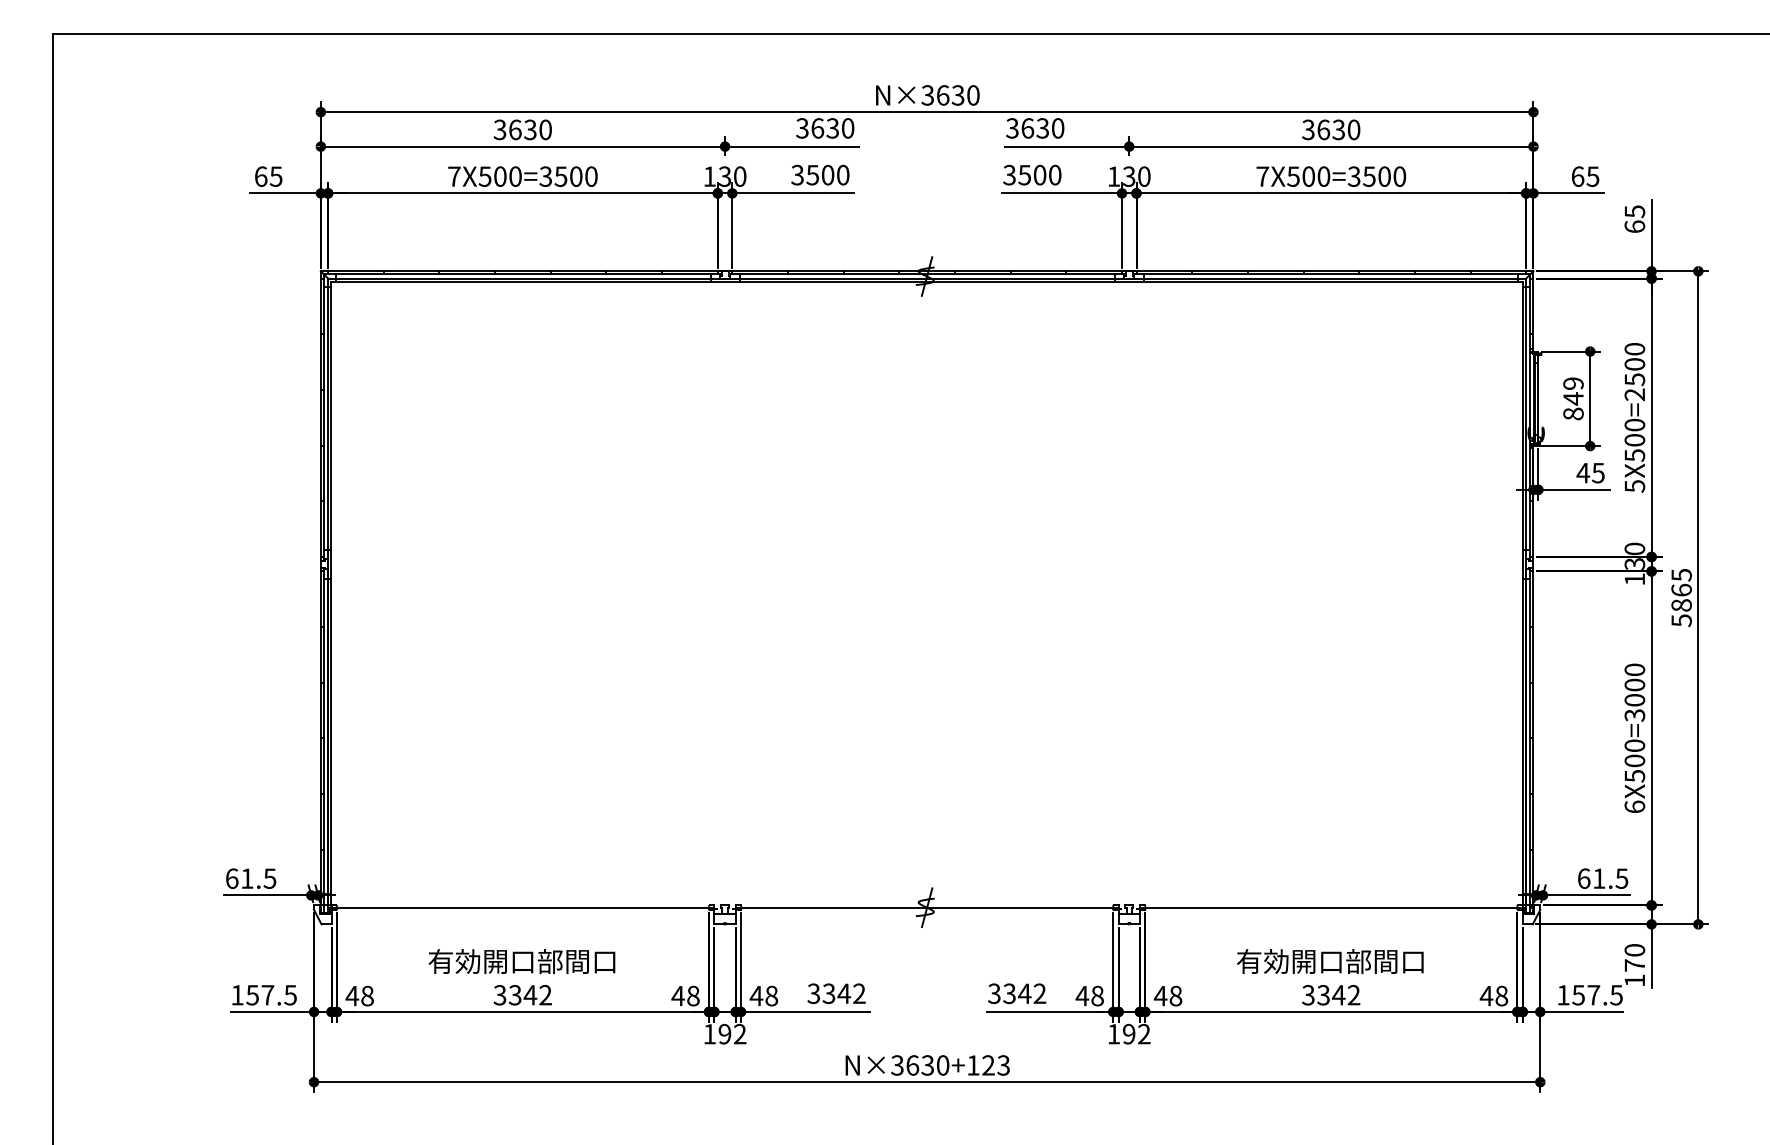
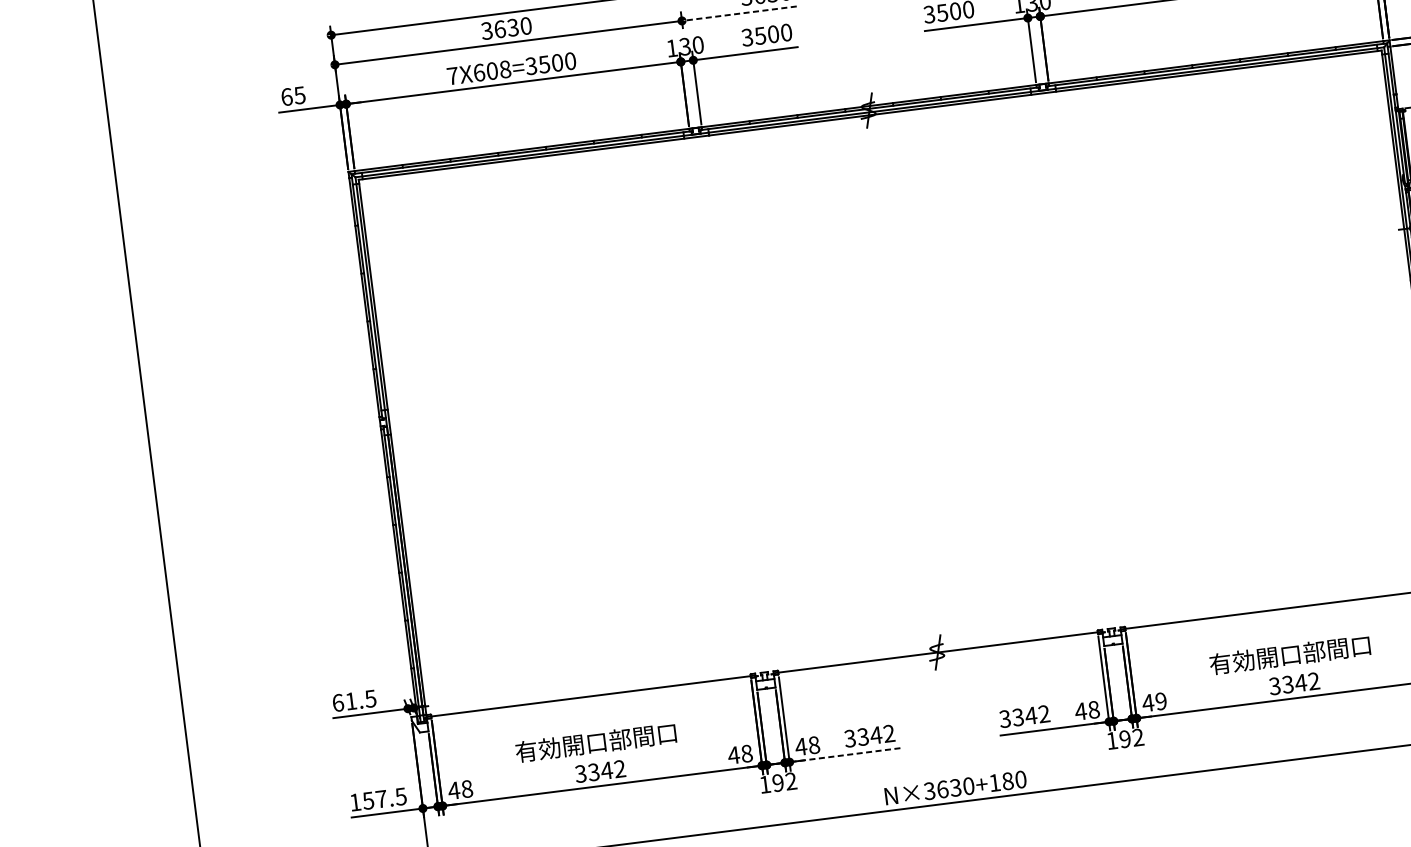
line: (791, 146) -> (739, 13), solid -> dashed
text: (499, 176) -> (491, 71), 7X500=3500 -> 7X608=3500
text: (1175, 995) -> (1160, 700), 48 -> 49
line: (805, 1011) -> (844, 754), solid -> dashed
text: (995, 1065) -> (1013, 780), N×3630+123 -> N×3630+180

